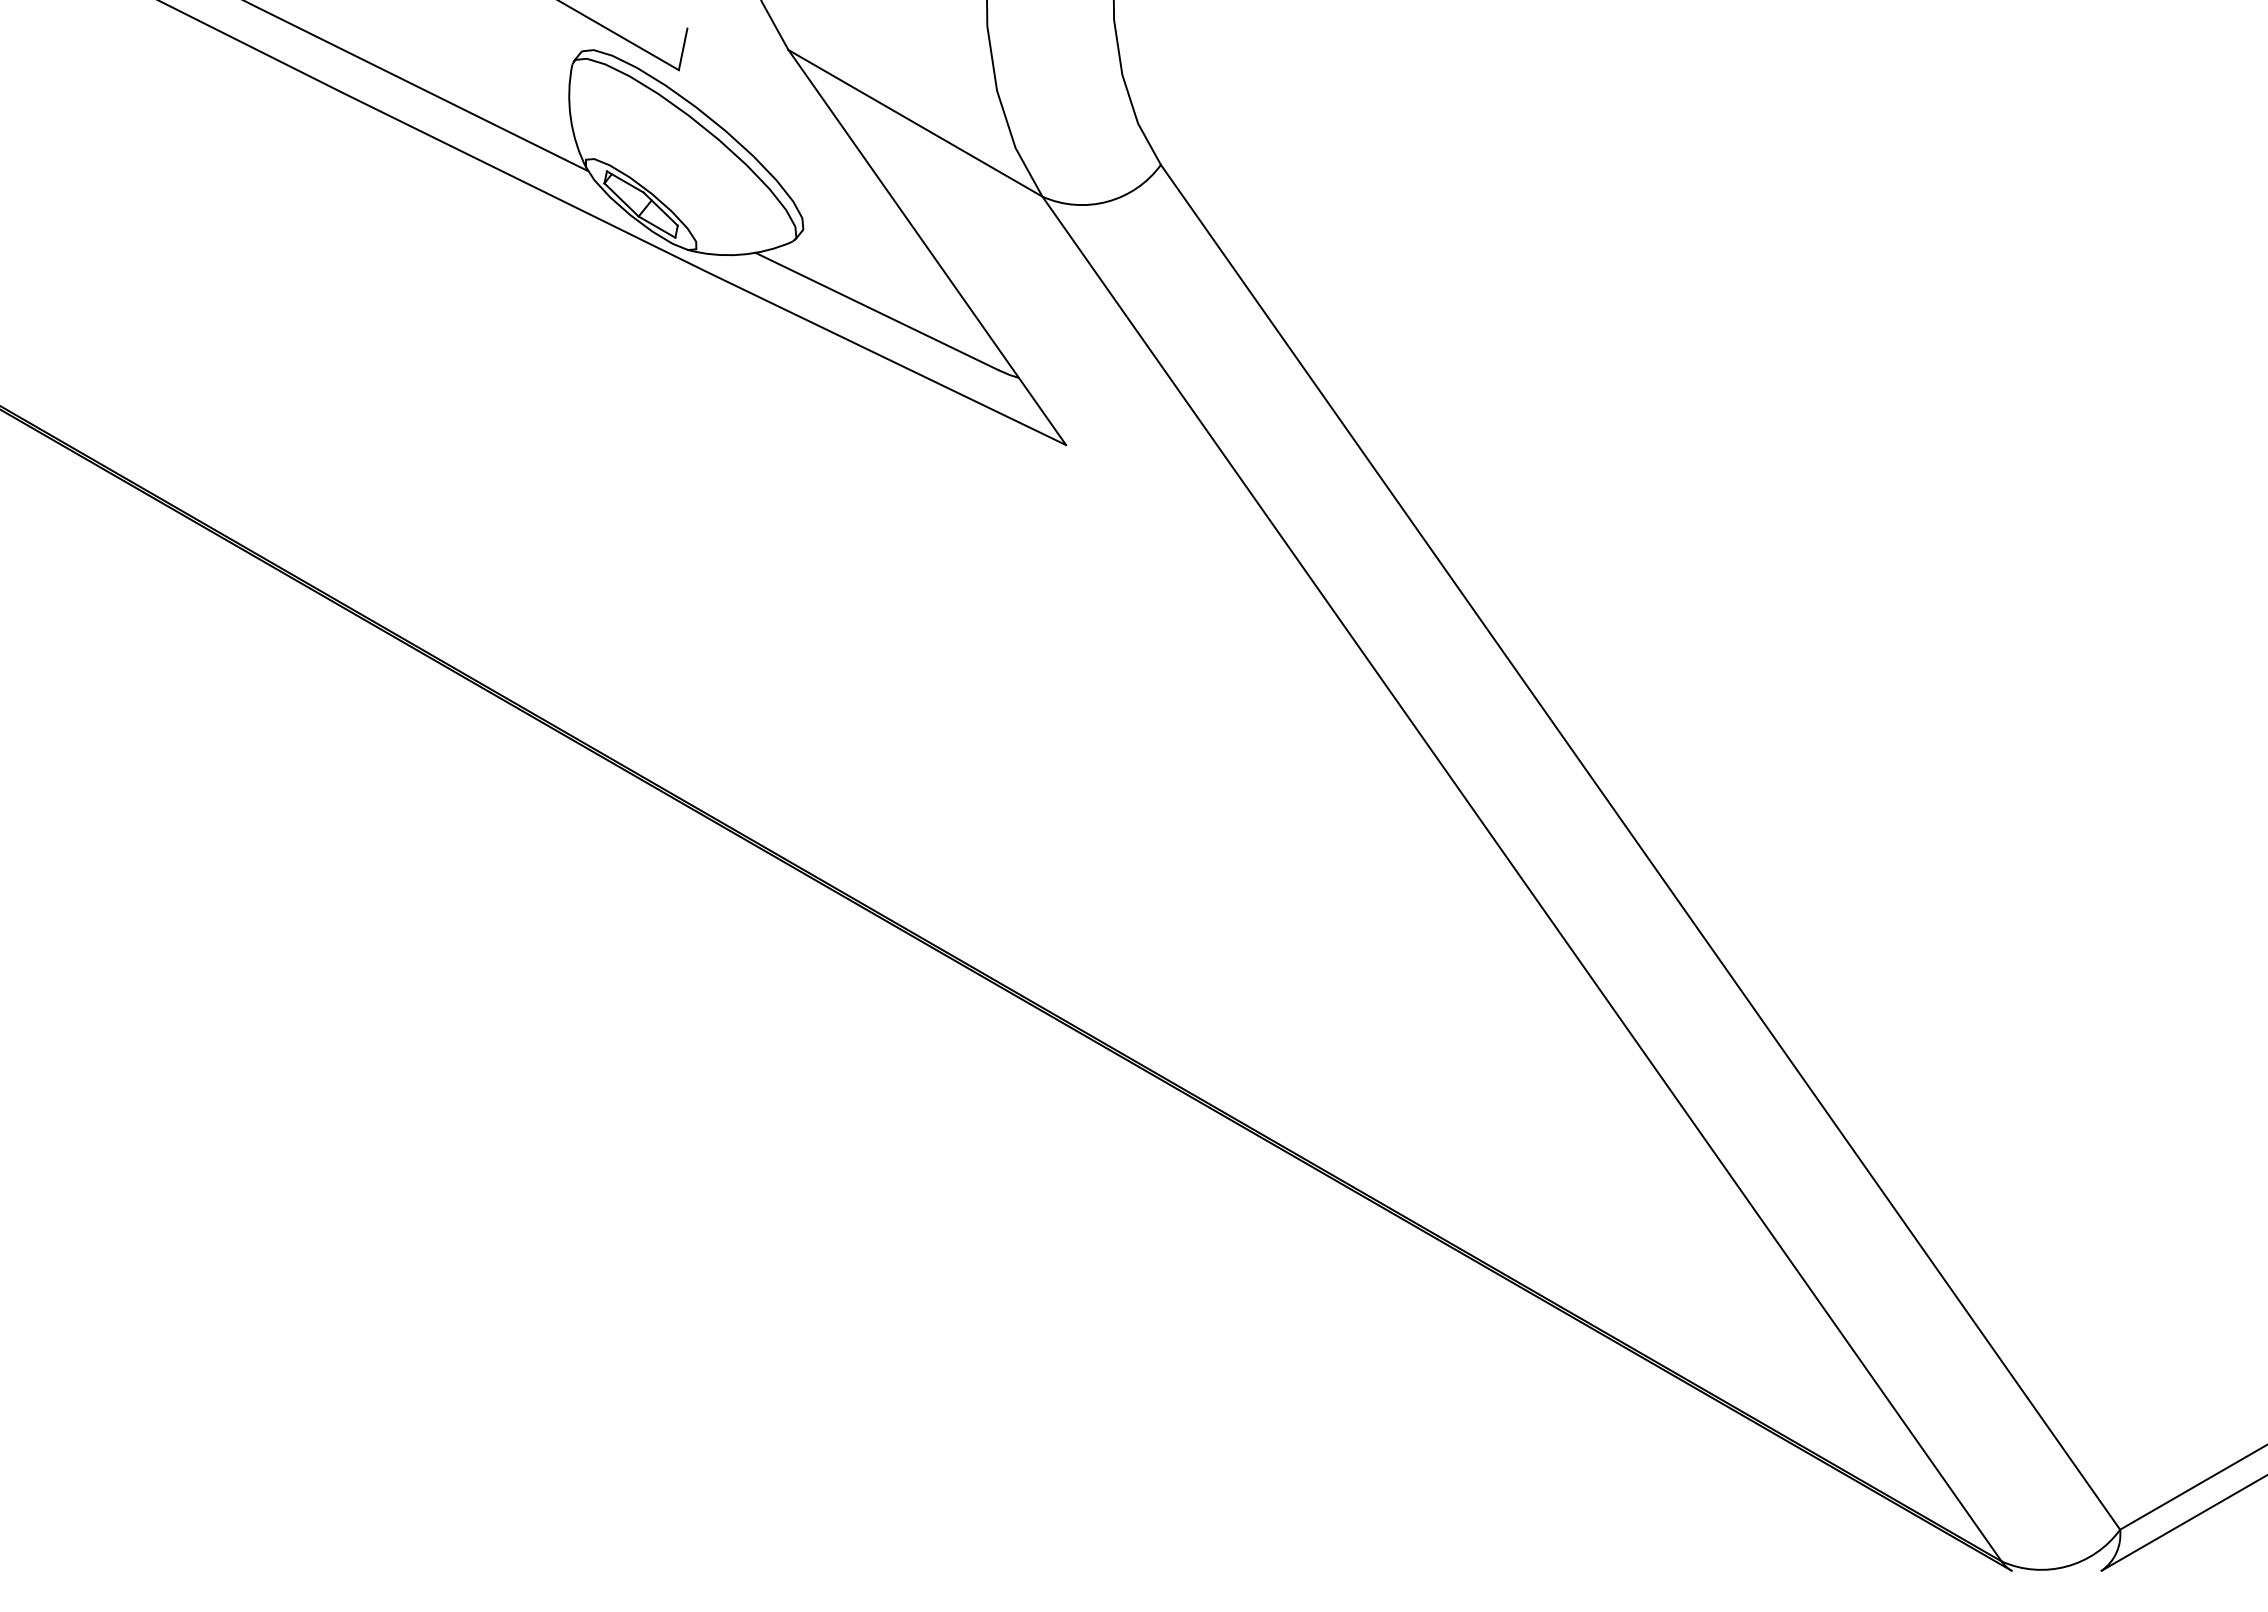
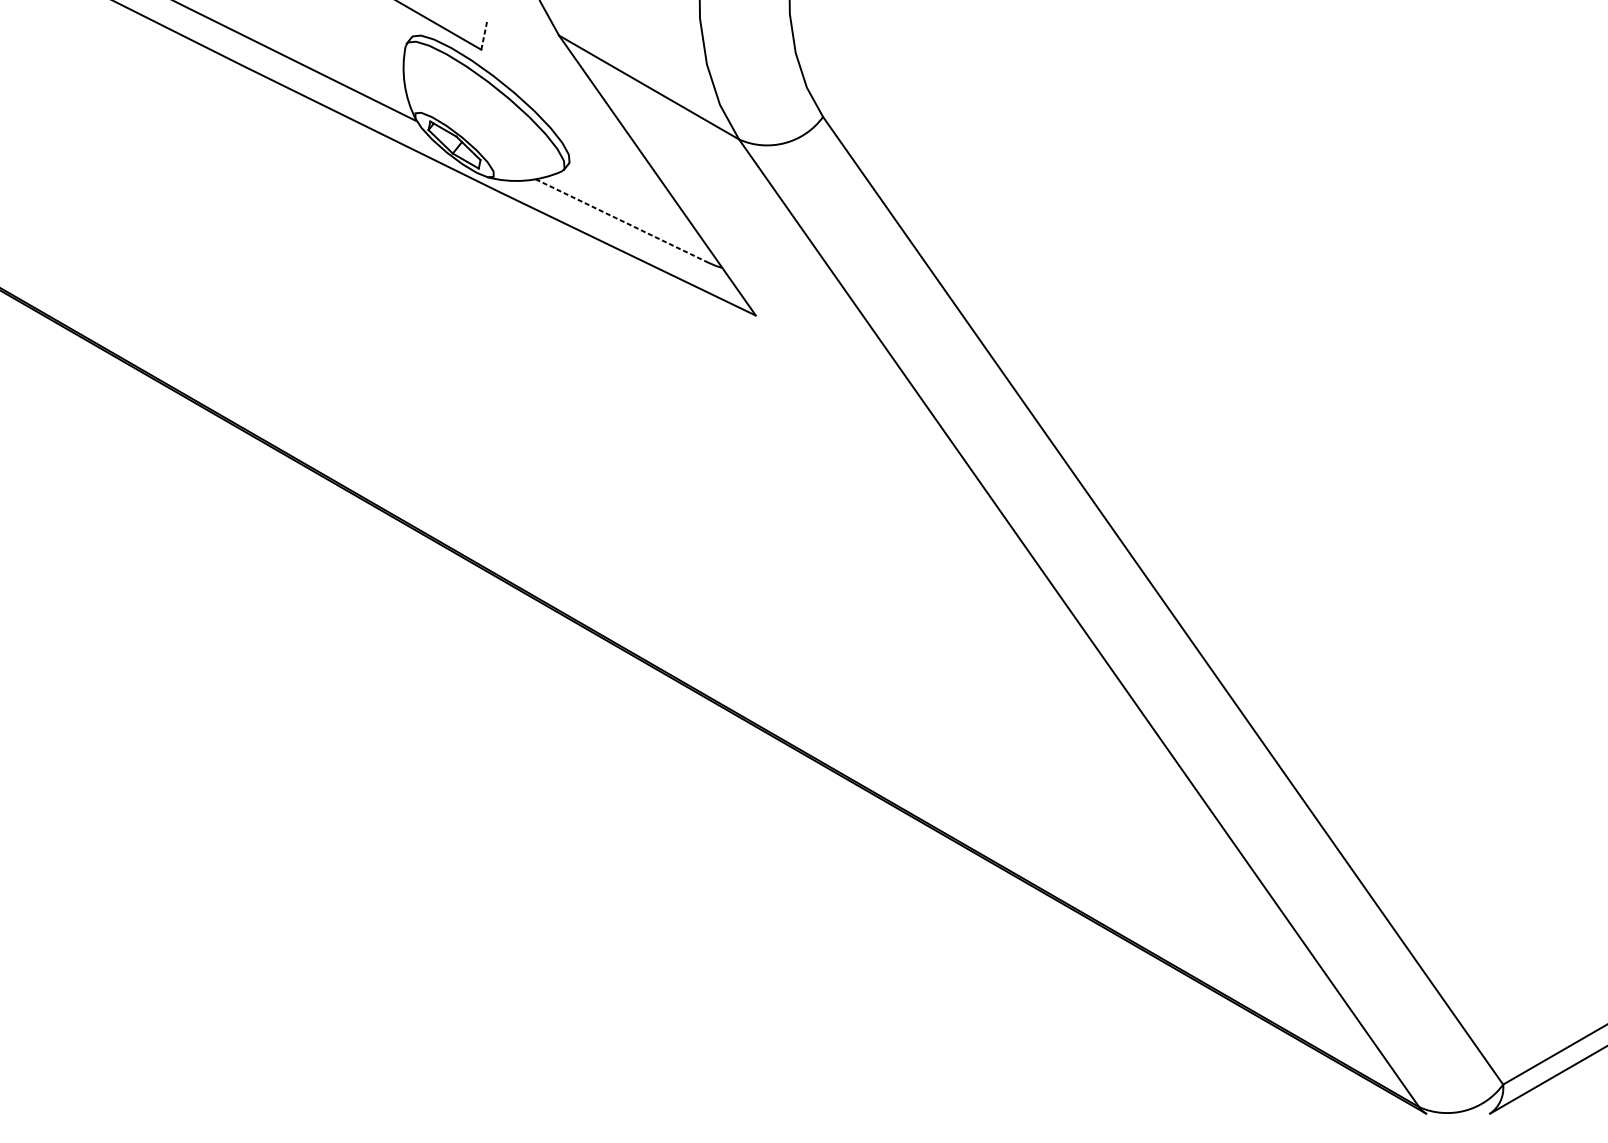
line: (683, 48) -> (484, 34), solid -> dashed
line: (877, 311) -> (622, 220), solid -> dashed

